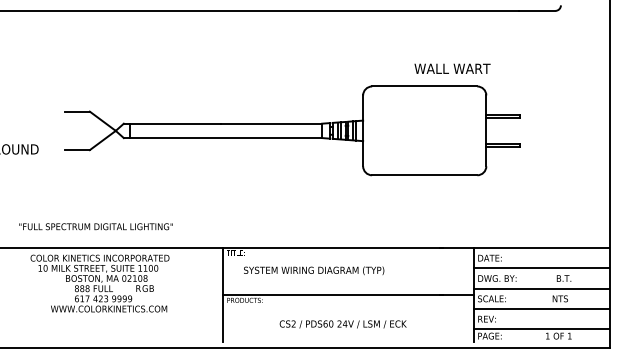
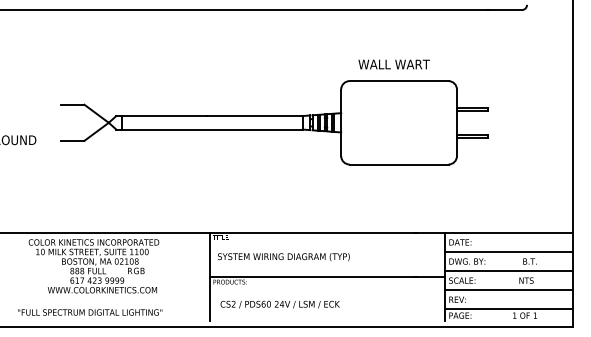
text: (452, 68) -> (394, 64), moved
text: (95, 226) -> (89, 312), moved
text: (314, 270) -> (284, 256), moved
text: (342, 324) -> (279, 304), moved

